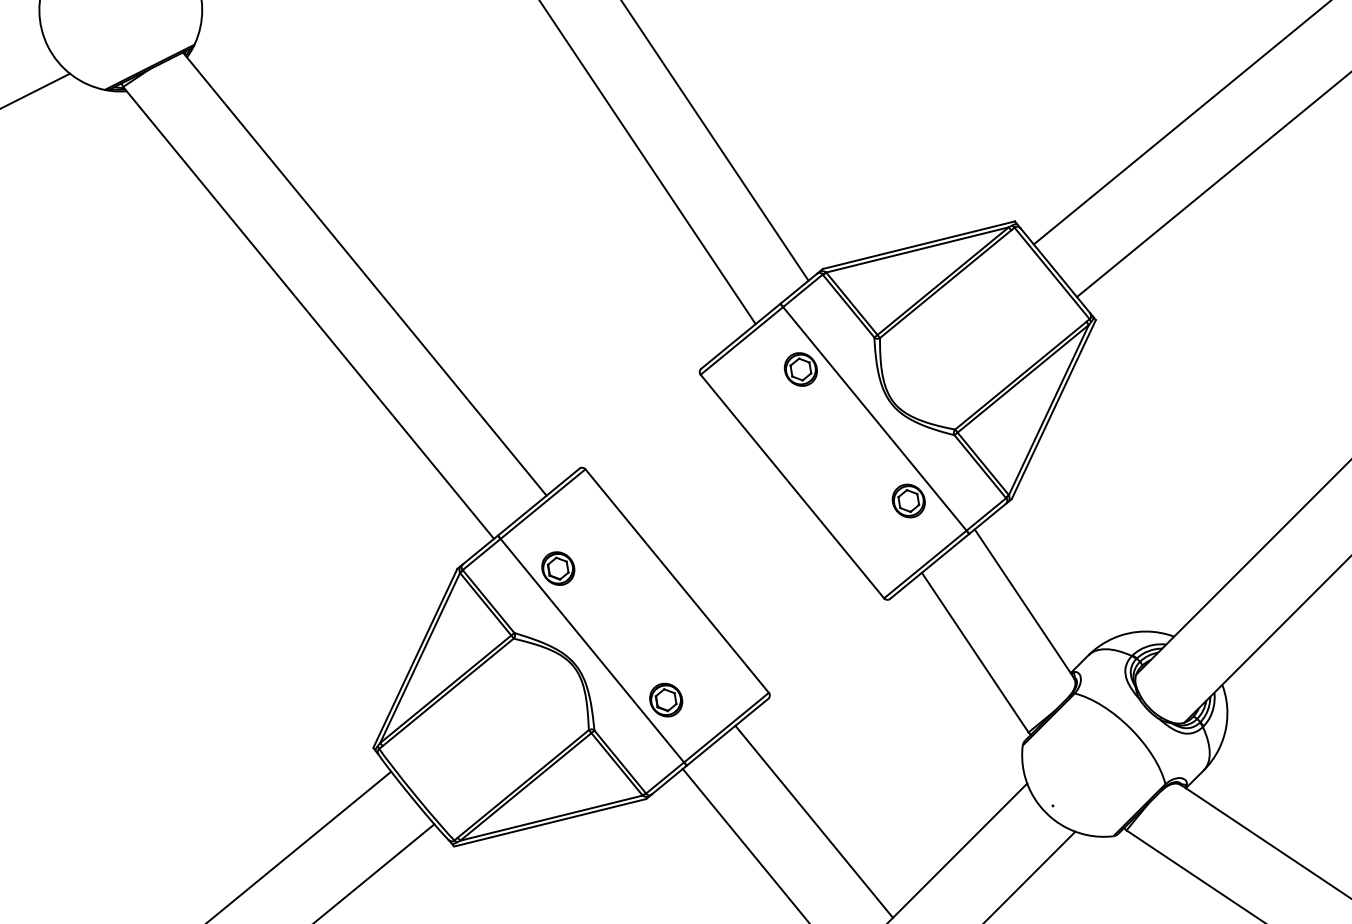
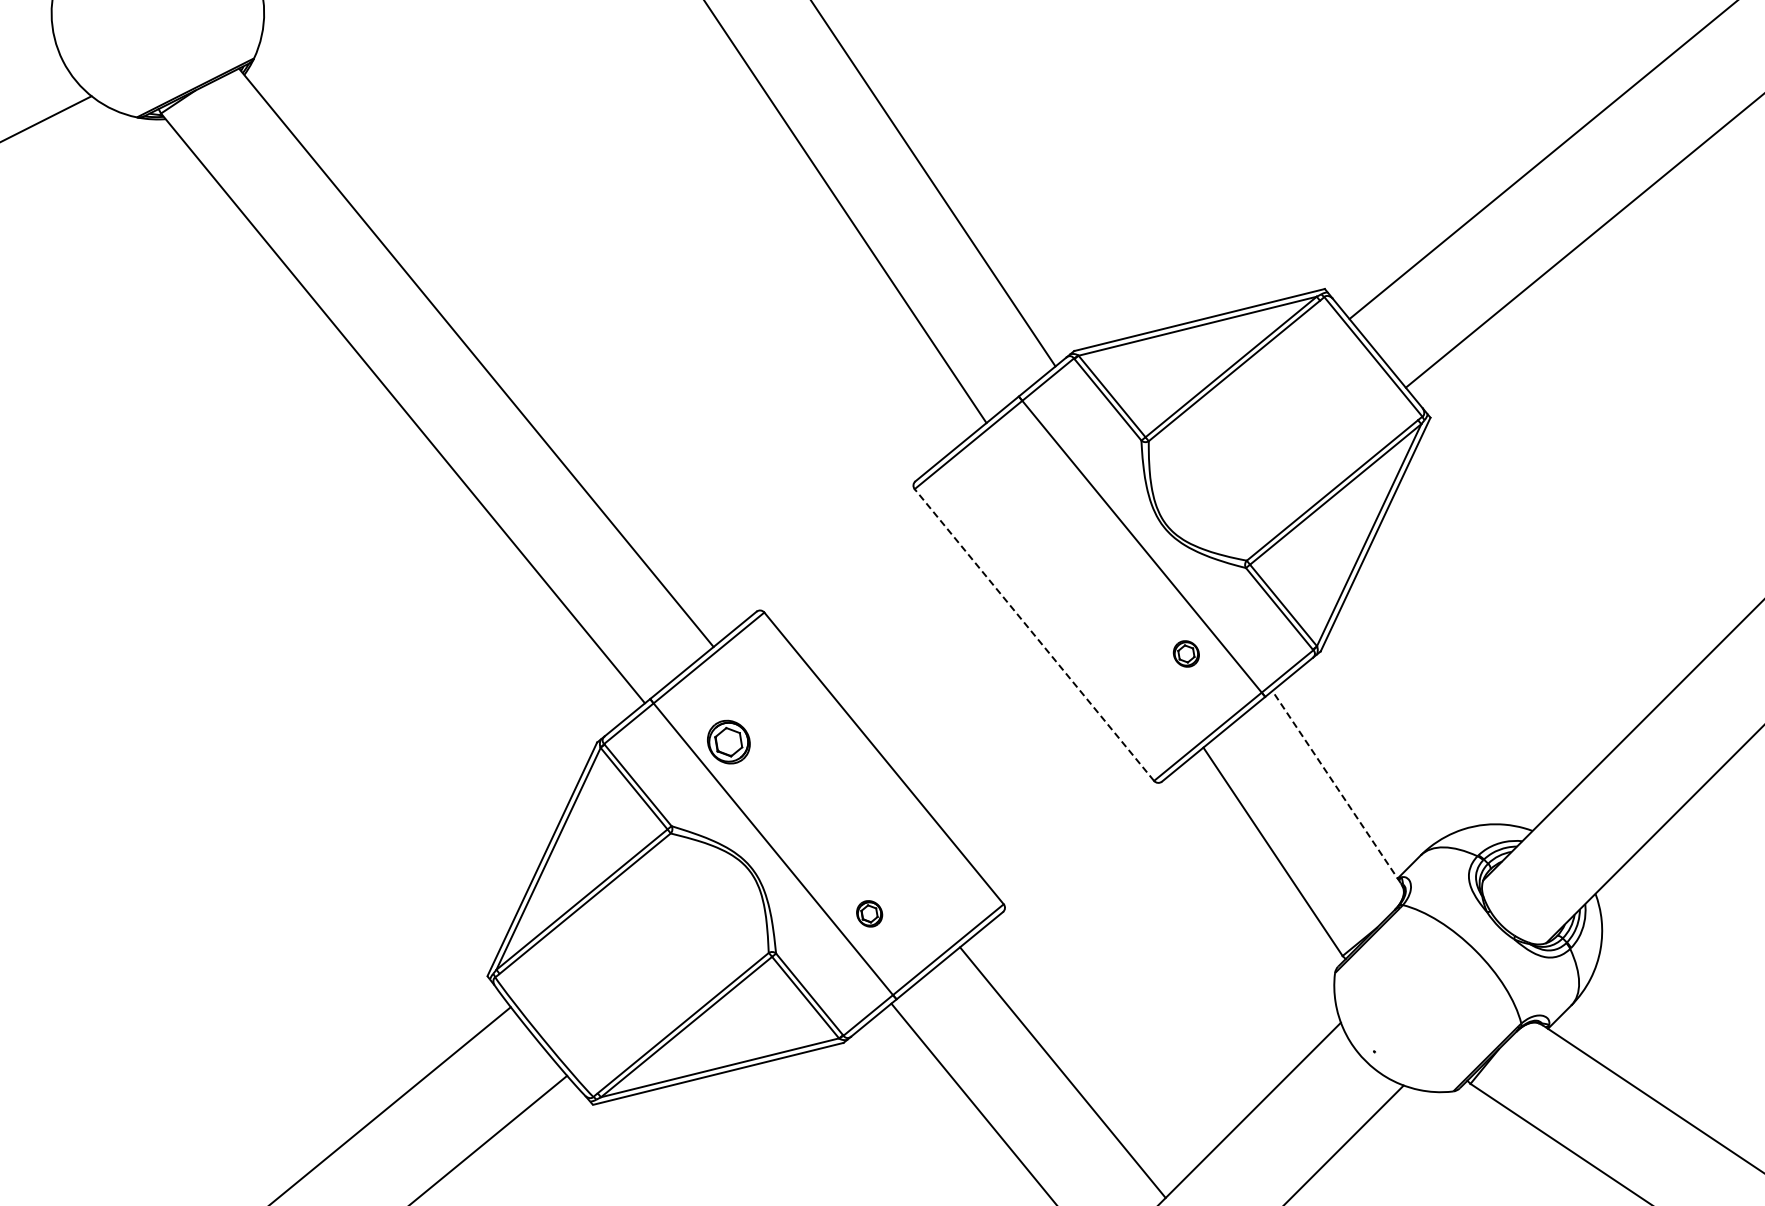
part: (800, 369) -> (1045, 482), removed
line: (792, 486) -> (1034, 635), solid -> dashed
part: (908, 500) -> (1186, 653), size x0.6
line: (1023, 603) -> (1336, 787), solid -> dashed
part: (666, 699) -> (869, 913), size x0.6

